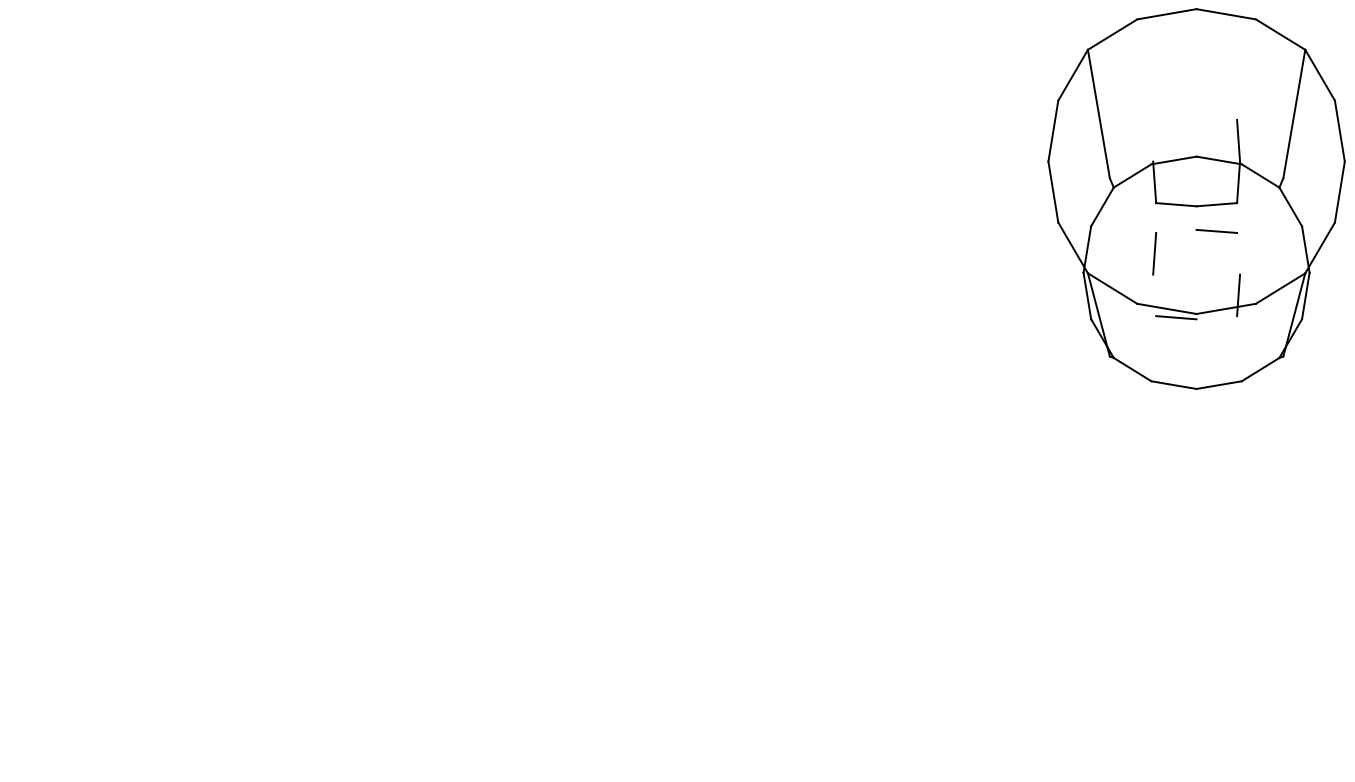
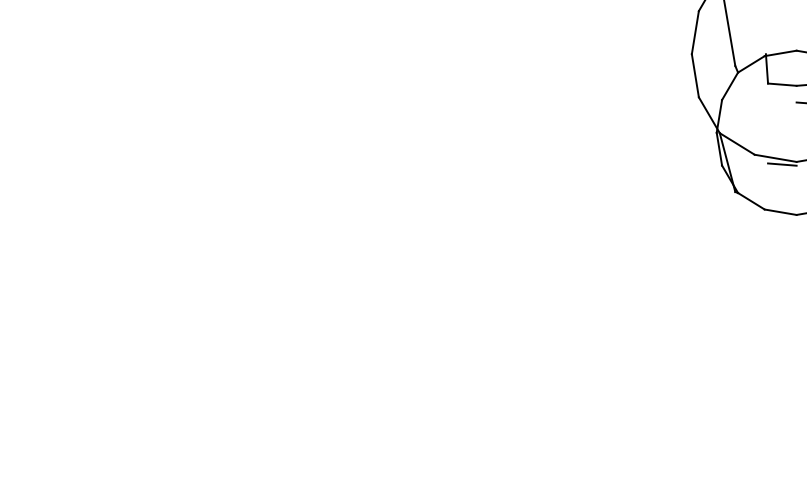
line: (1154, 253) -> (766, 119), removed

